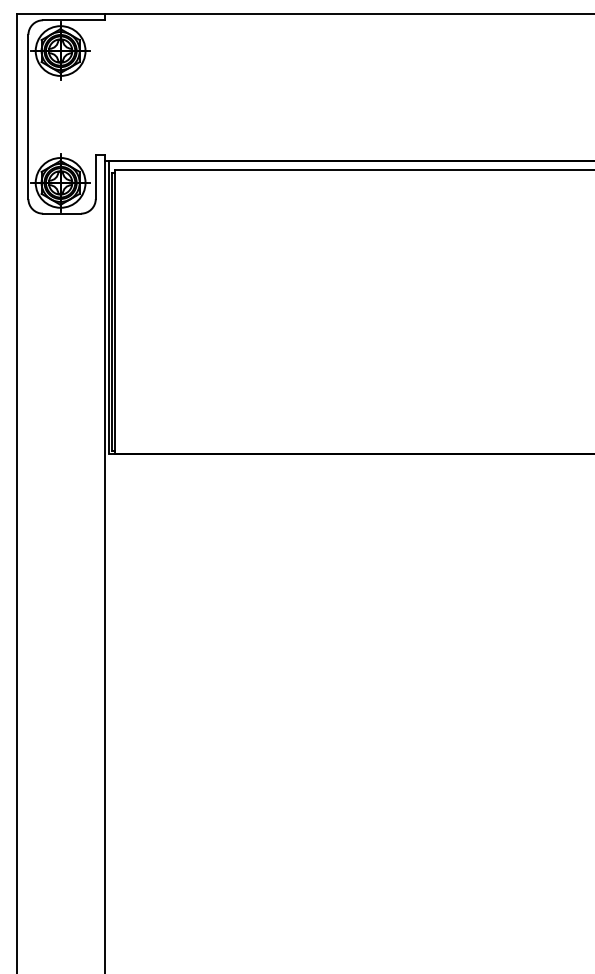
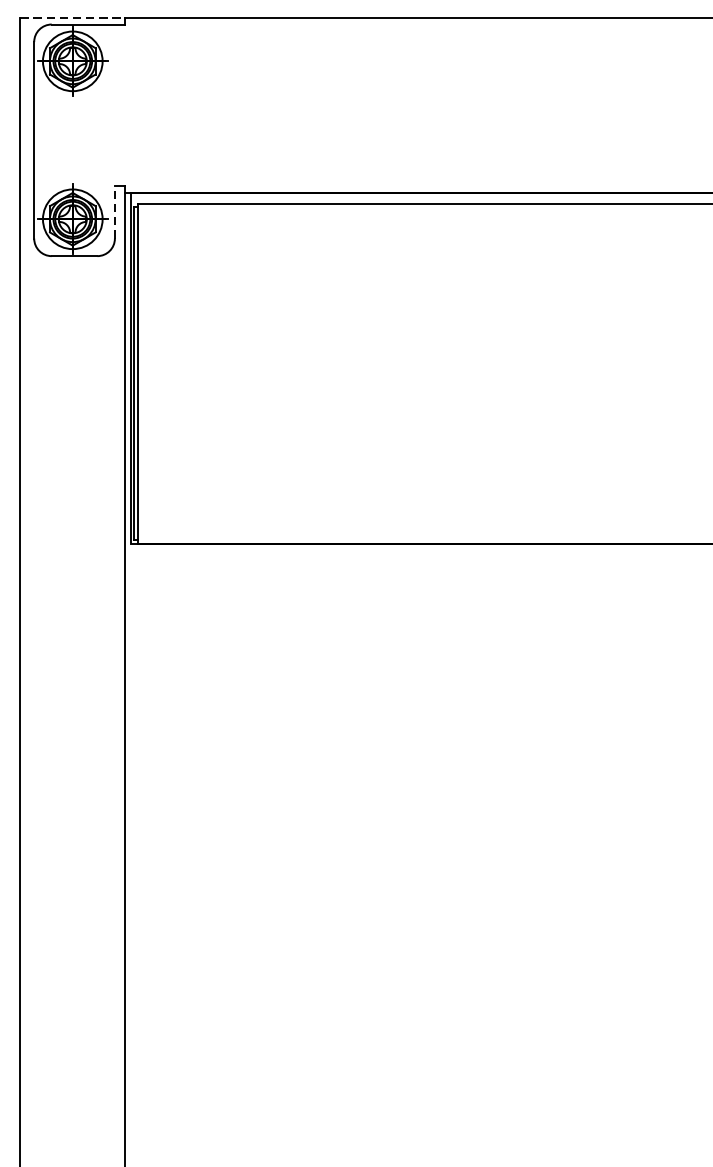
line: (60, 14) -> (72, 17), solid -> dashed
line: (95, 177) -> (114, 212), solid -> dashed

